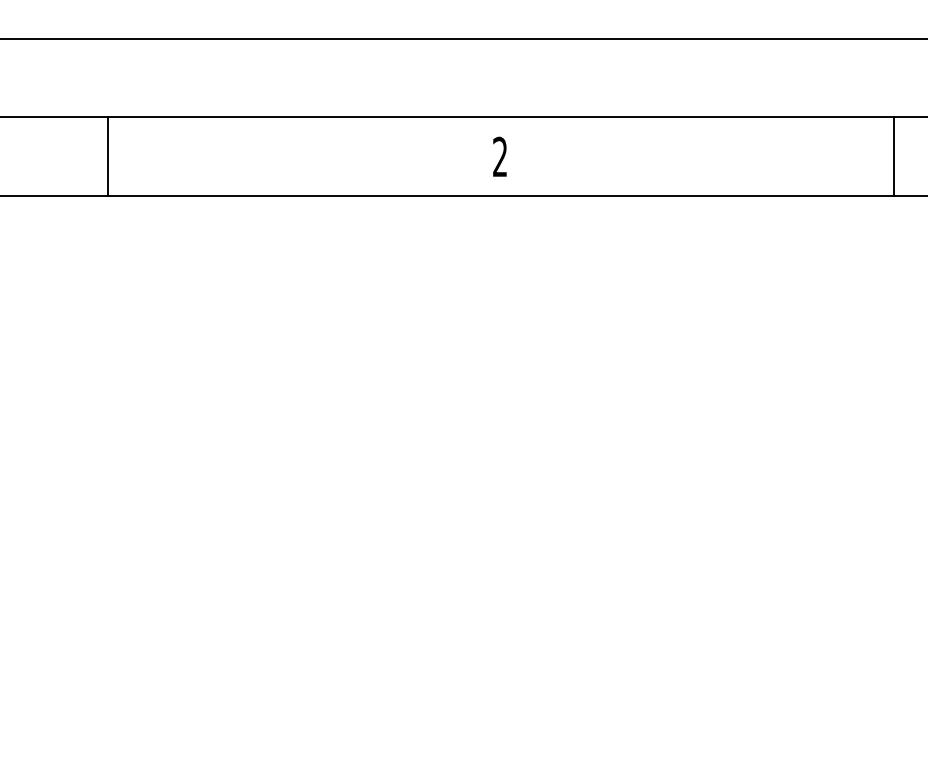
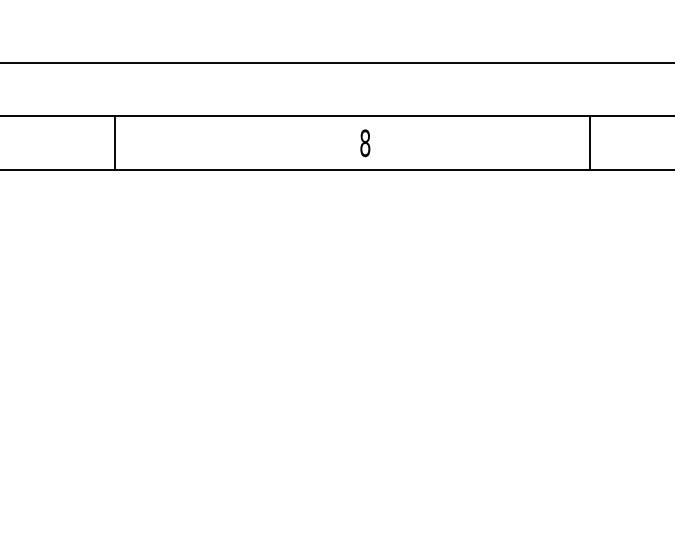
line: (107, 155) -> (115, 142), moved
line: (893, 155) -> (589, 142), moved
text: (500, 157) -> (365, 143), 2 -> 8

